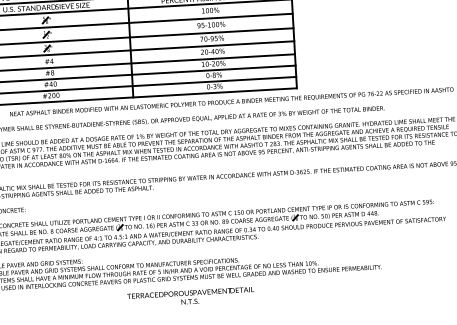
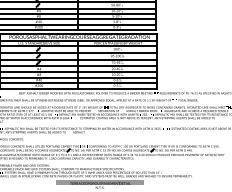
fill: (188, 290) -> (99, 182), added

